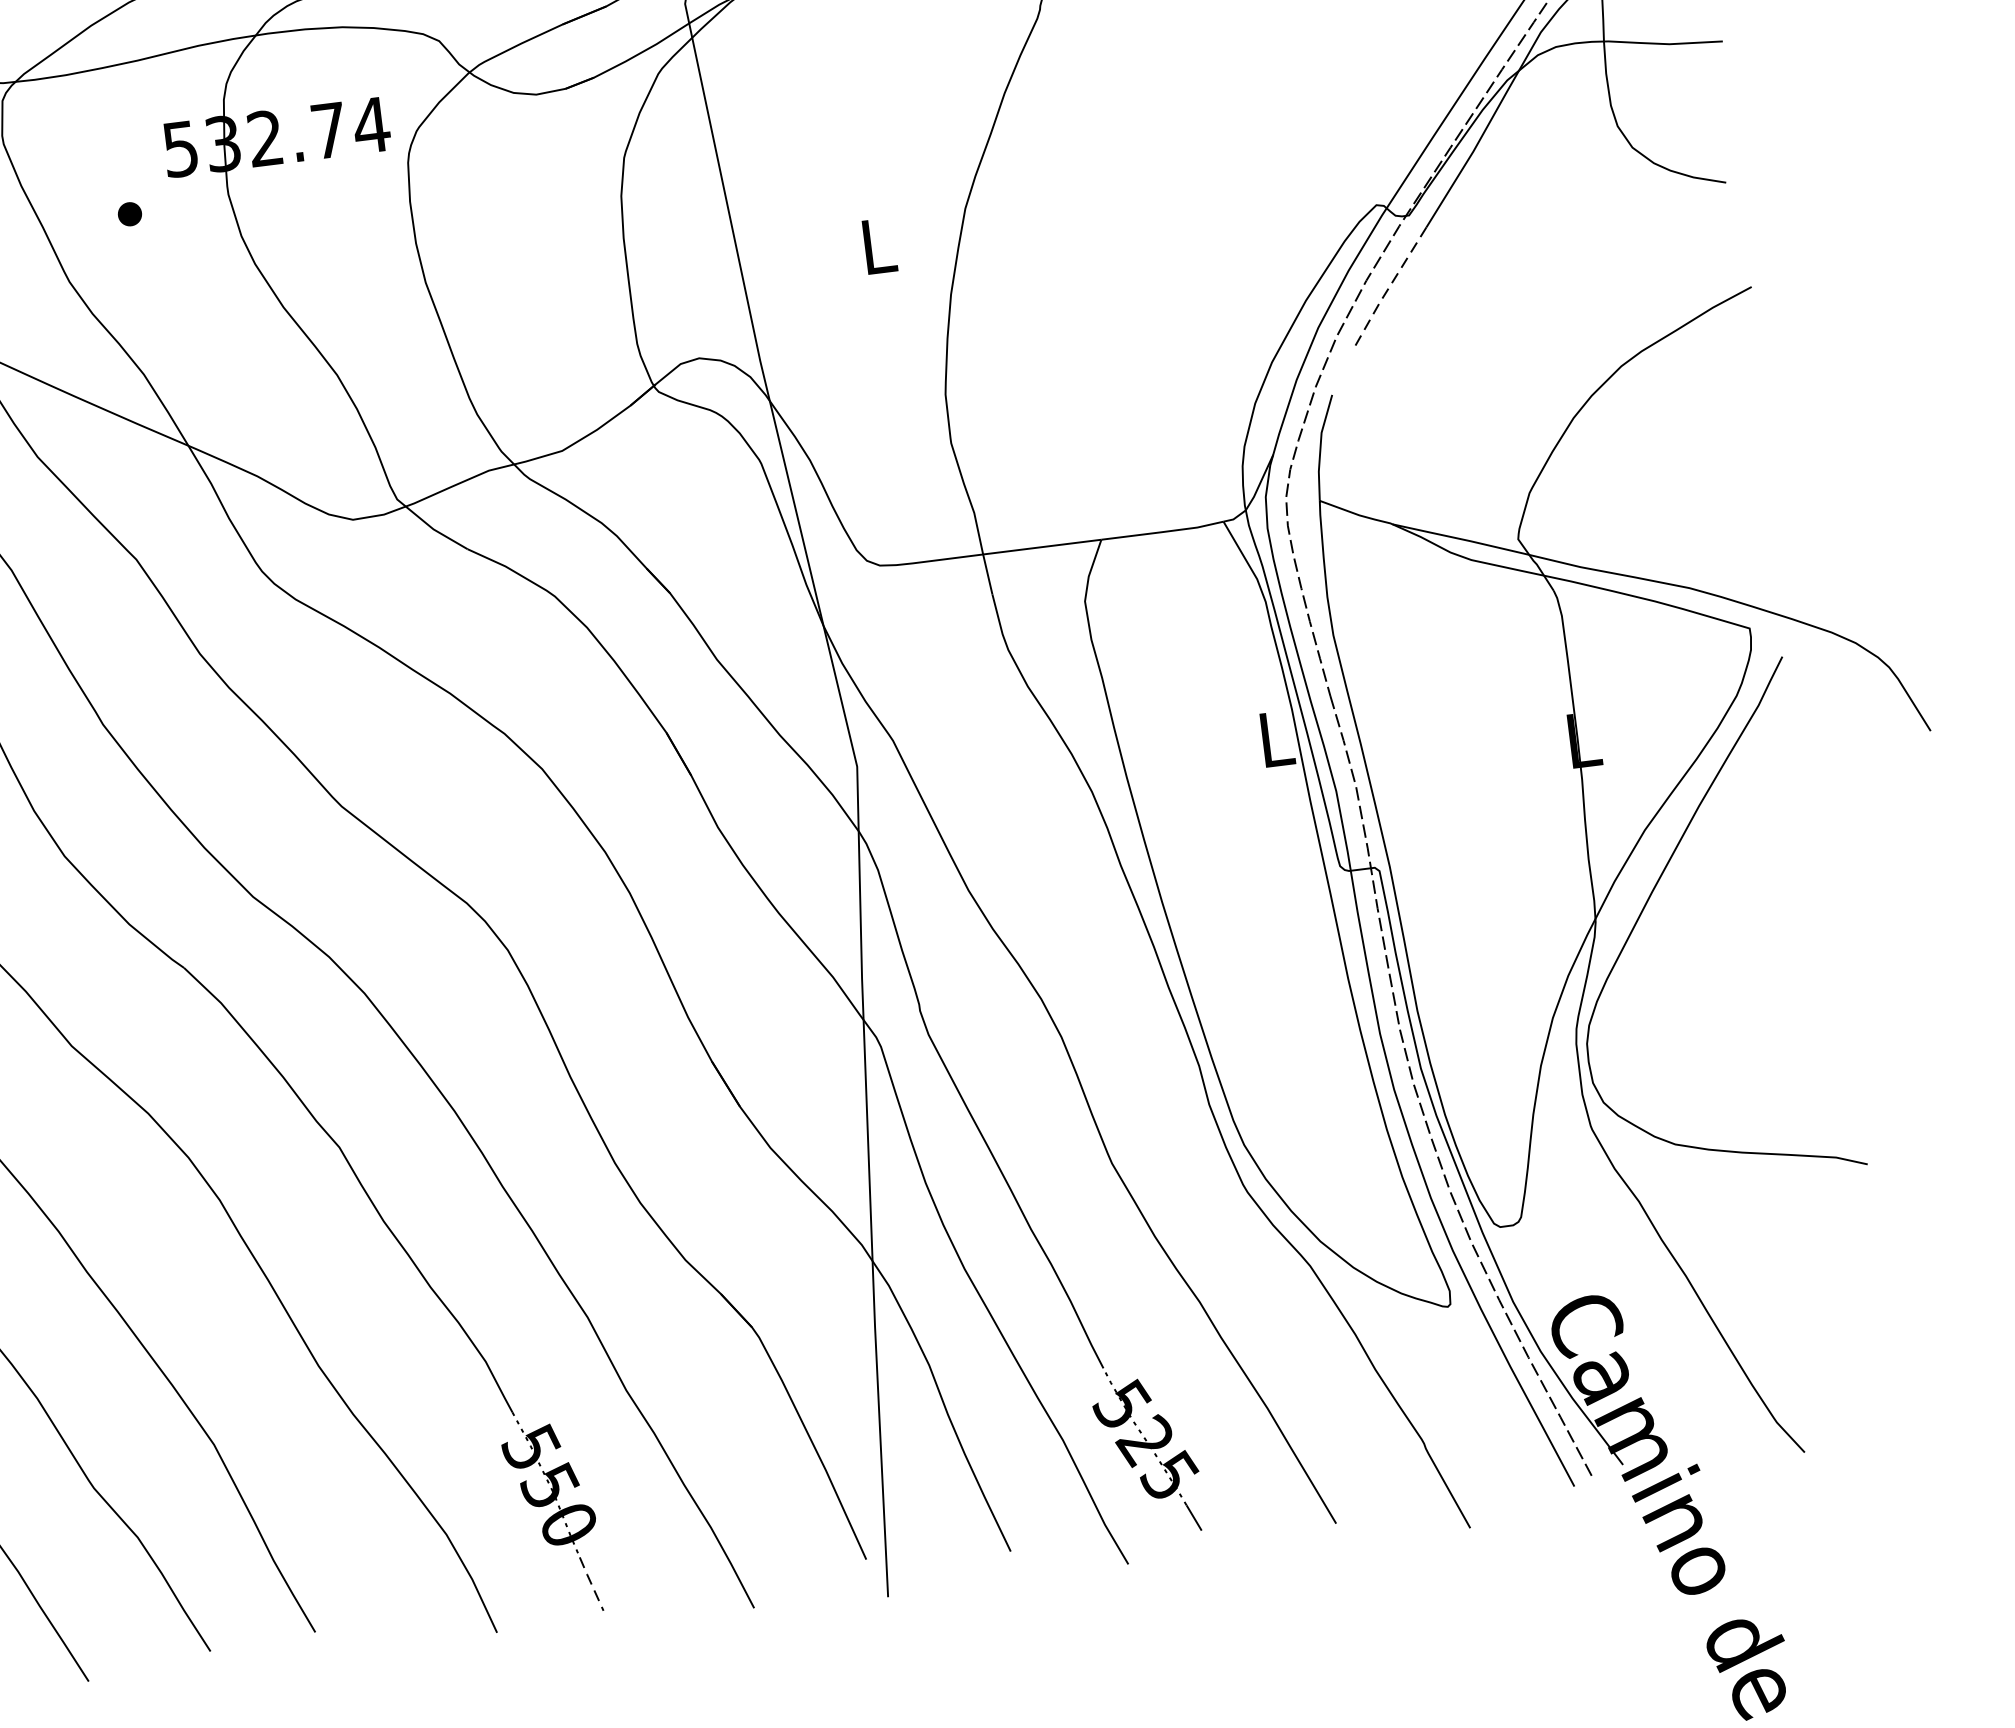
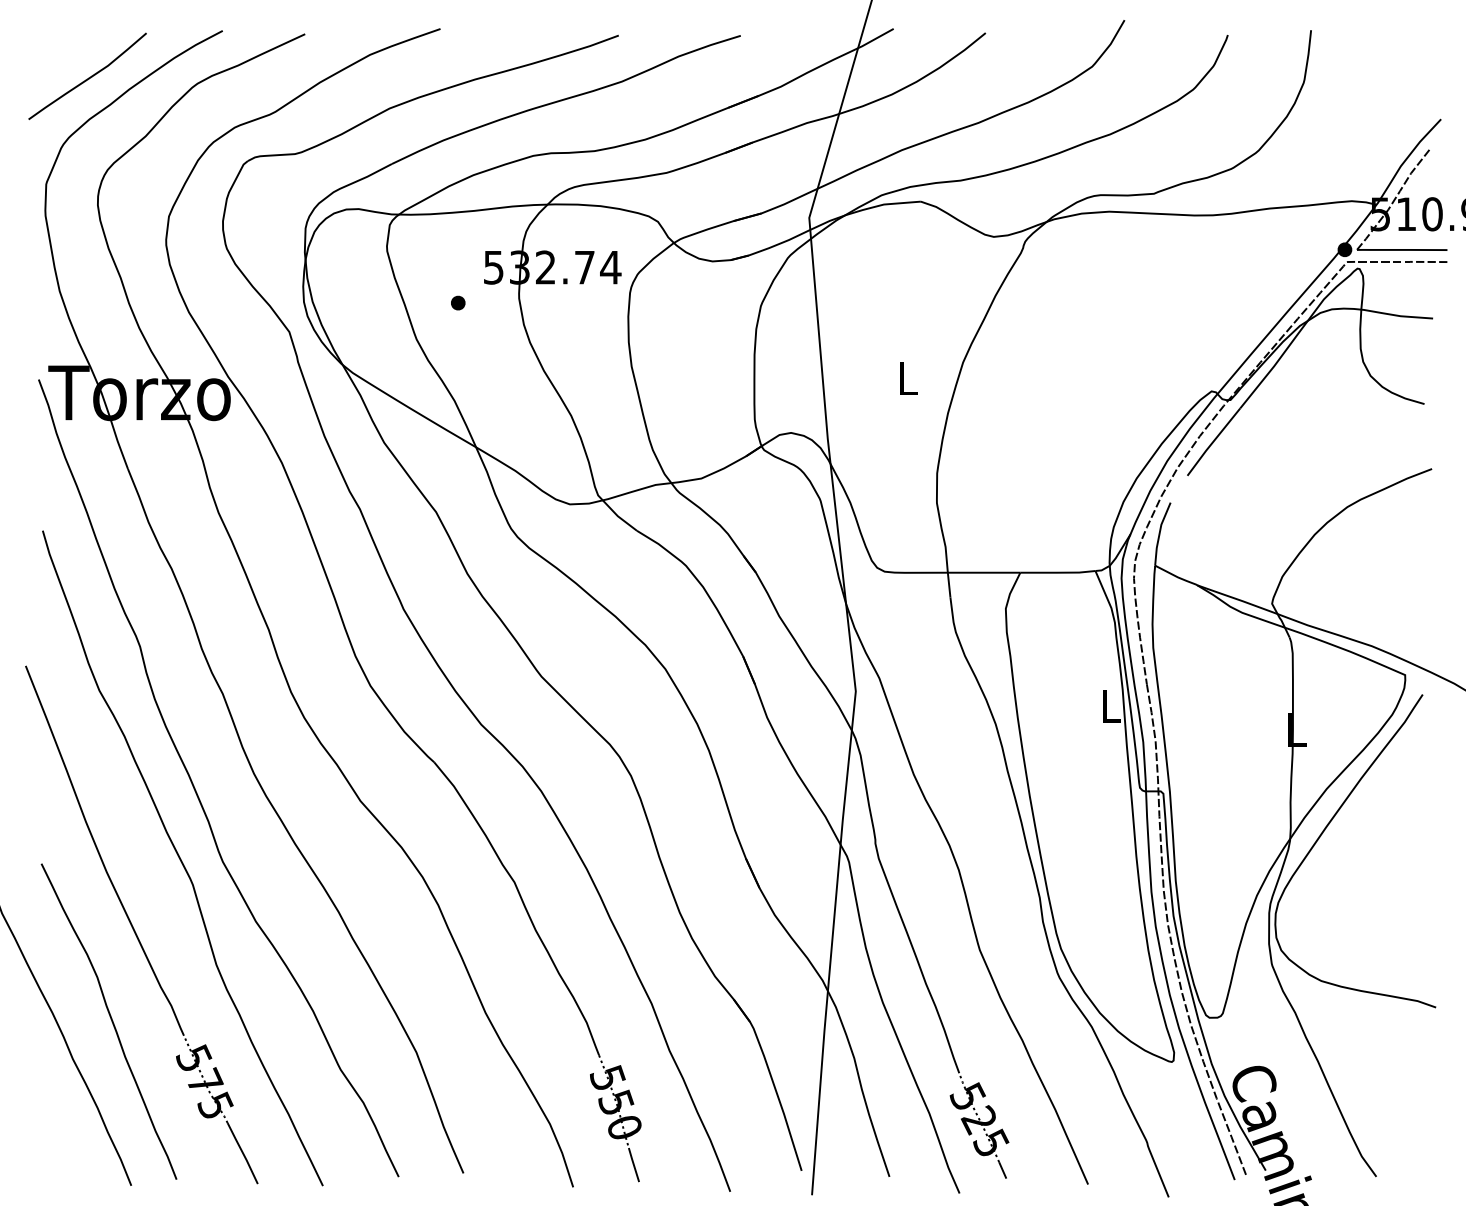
line: (1388, 288) -> (1212, 442), dashed -> solid
line: (590, 1583) -> (633, 1164), dashed -> solid

